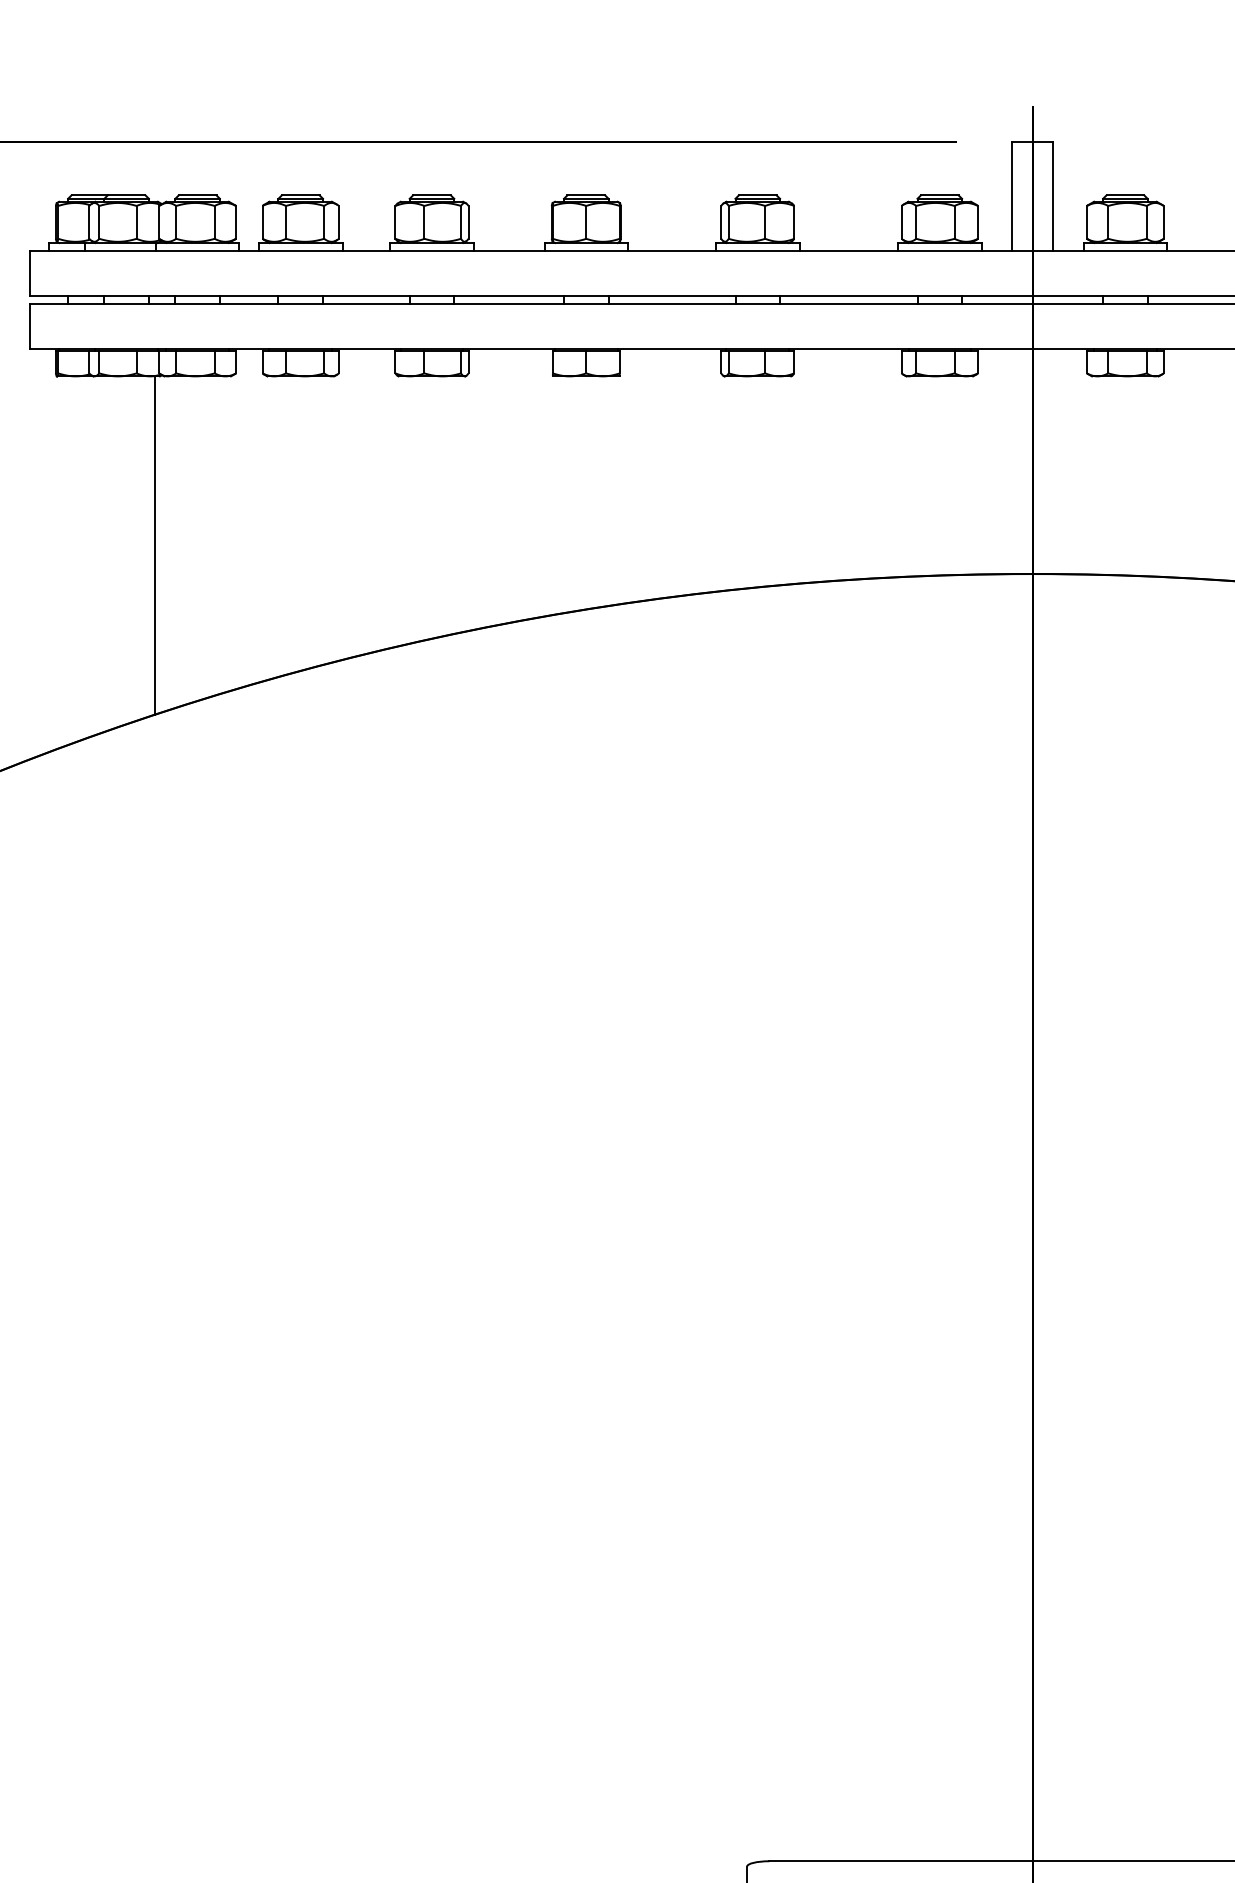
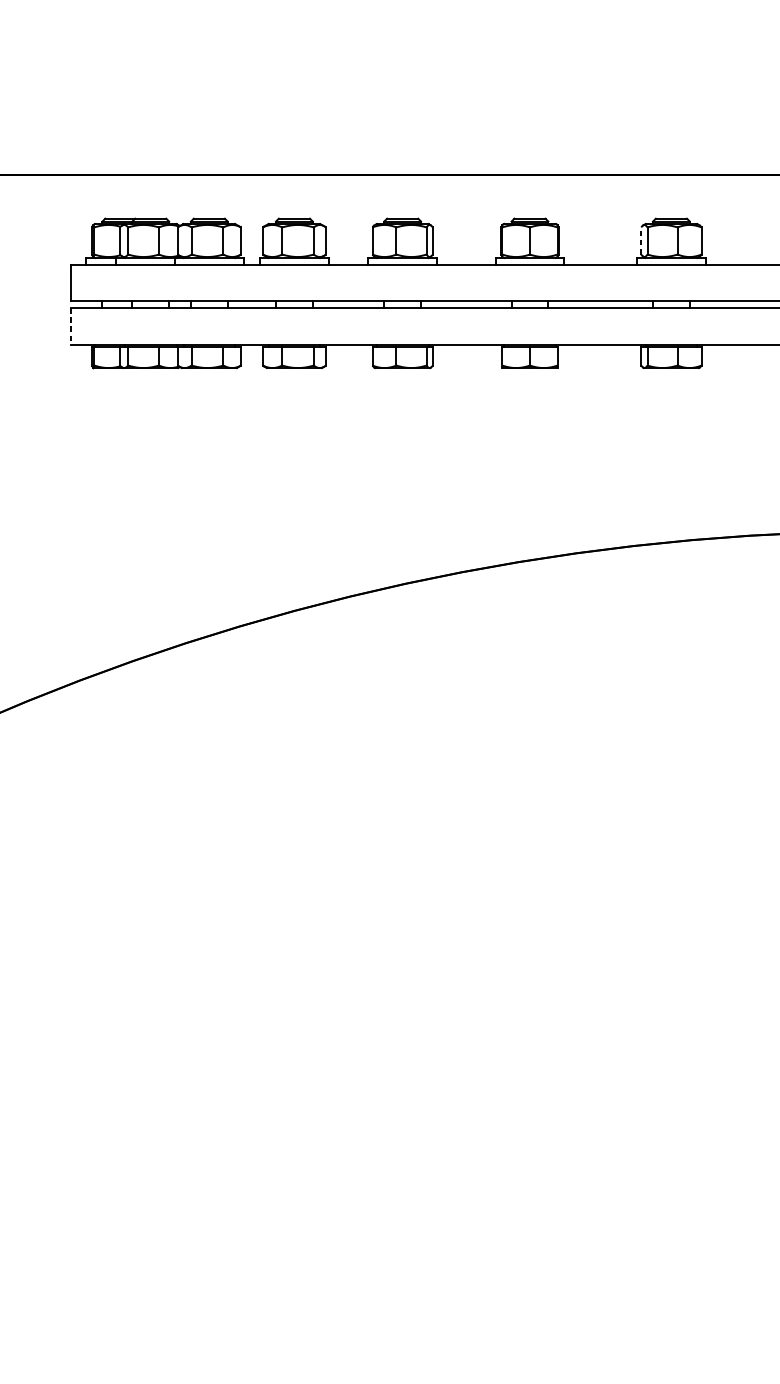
line: (721, 221) -> (641, 240), solid -> dashed
line: (30, 326) -> (71, 326), solid -> dashed
line: (155, 545) -> (174, 507), removed

